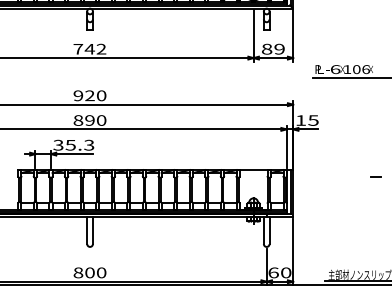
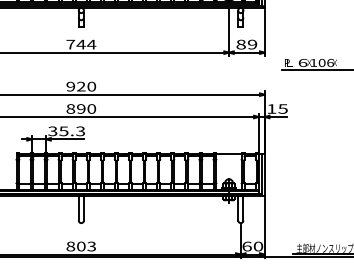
text: (101, 49) -> (91, 44), 742 -> 744
line: (375, 176) -> (339, 159), removed
text: (101, 272) -> (91, 246), 800 -> 803

